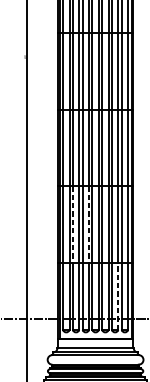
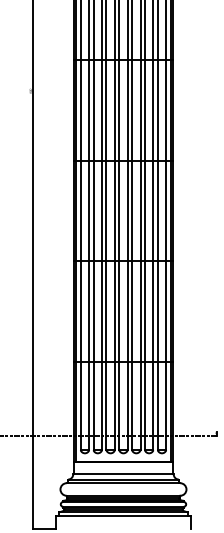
line: (72, 225) -> (93, 312), dashed -> solid
line: (88, 225) -> (114, 312), dashed -> solid
line: (118, 296) -> (153, 405), dashed -> solid

